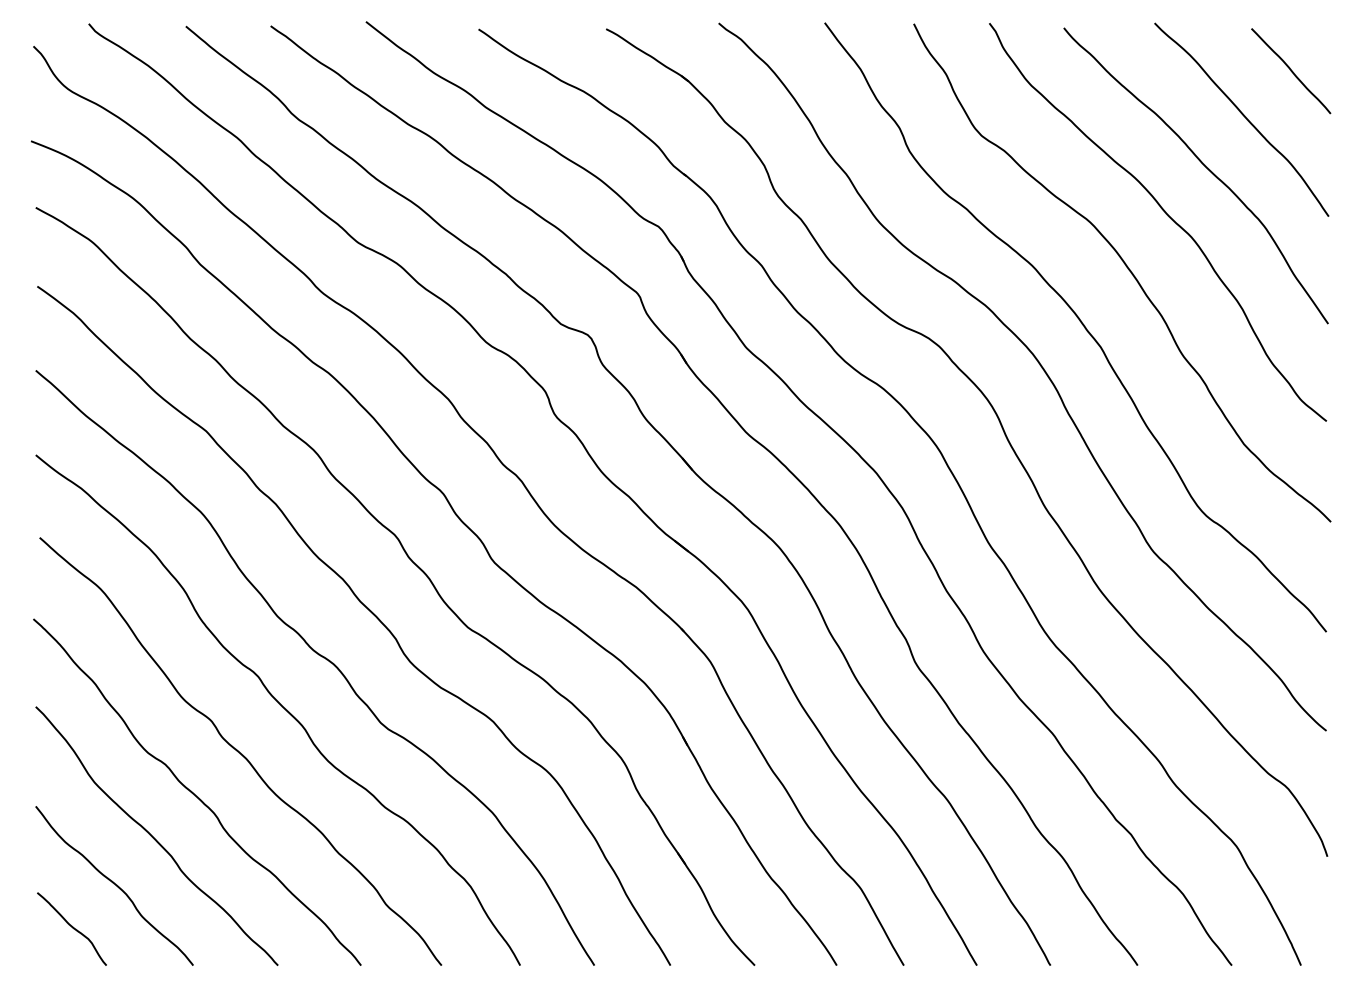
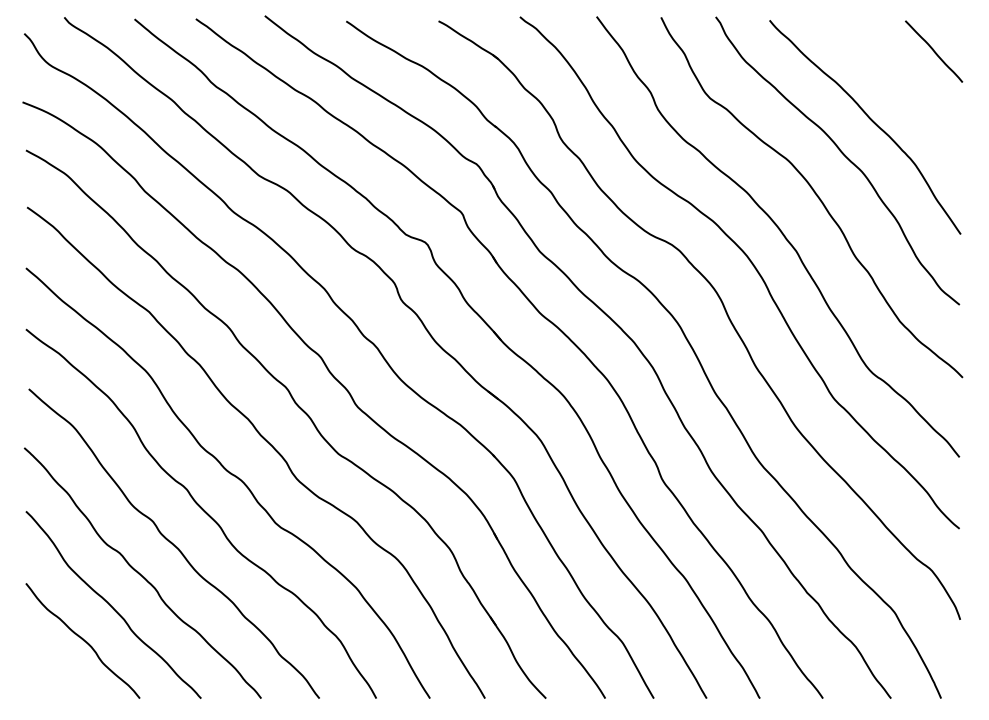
curve: (1243, 116) -> (899, 84), removed
curve: (71, 928) -> (51, 671), removed

